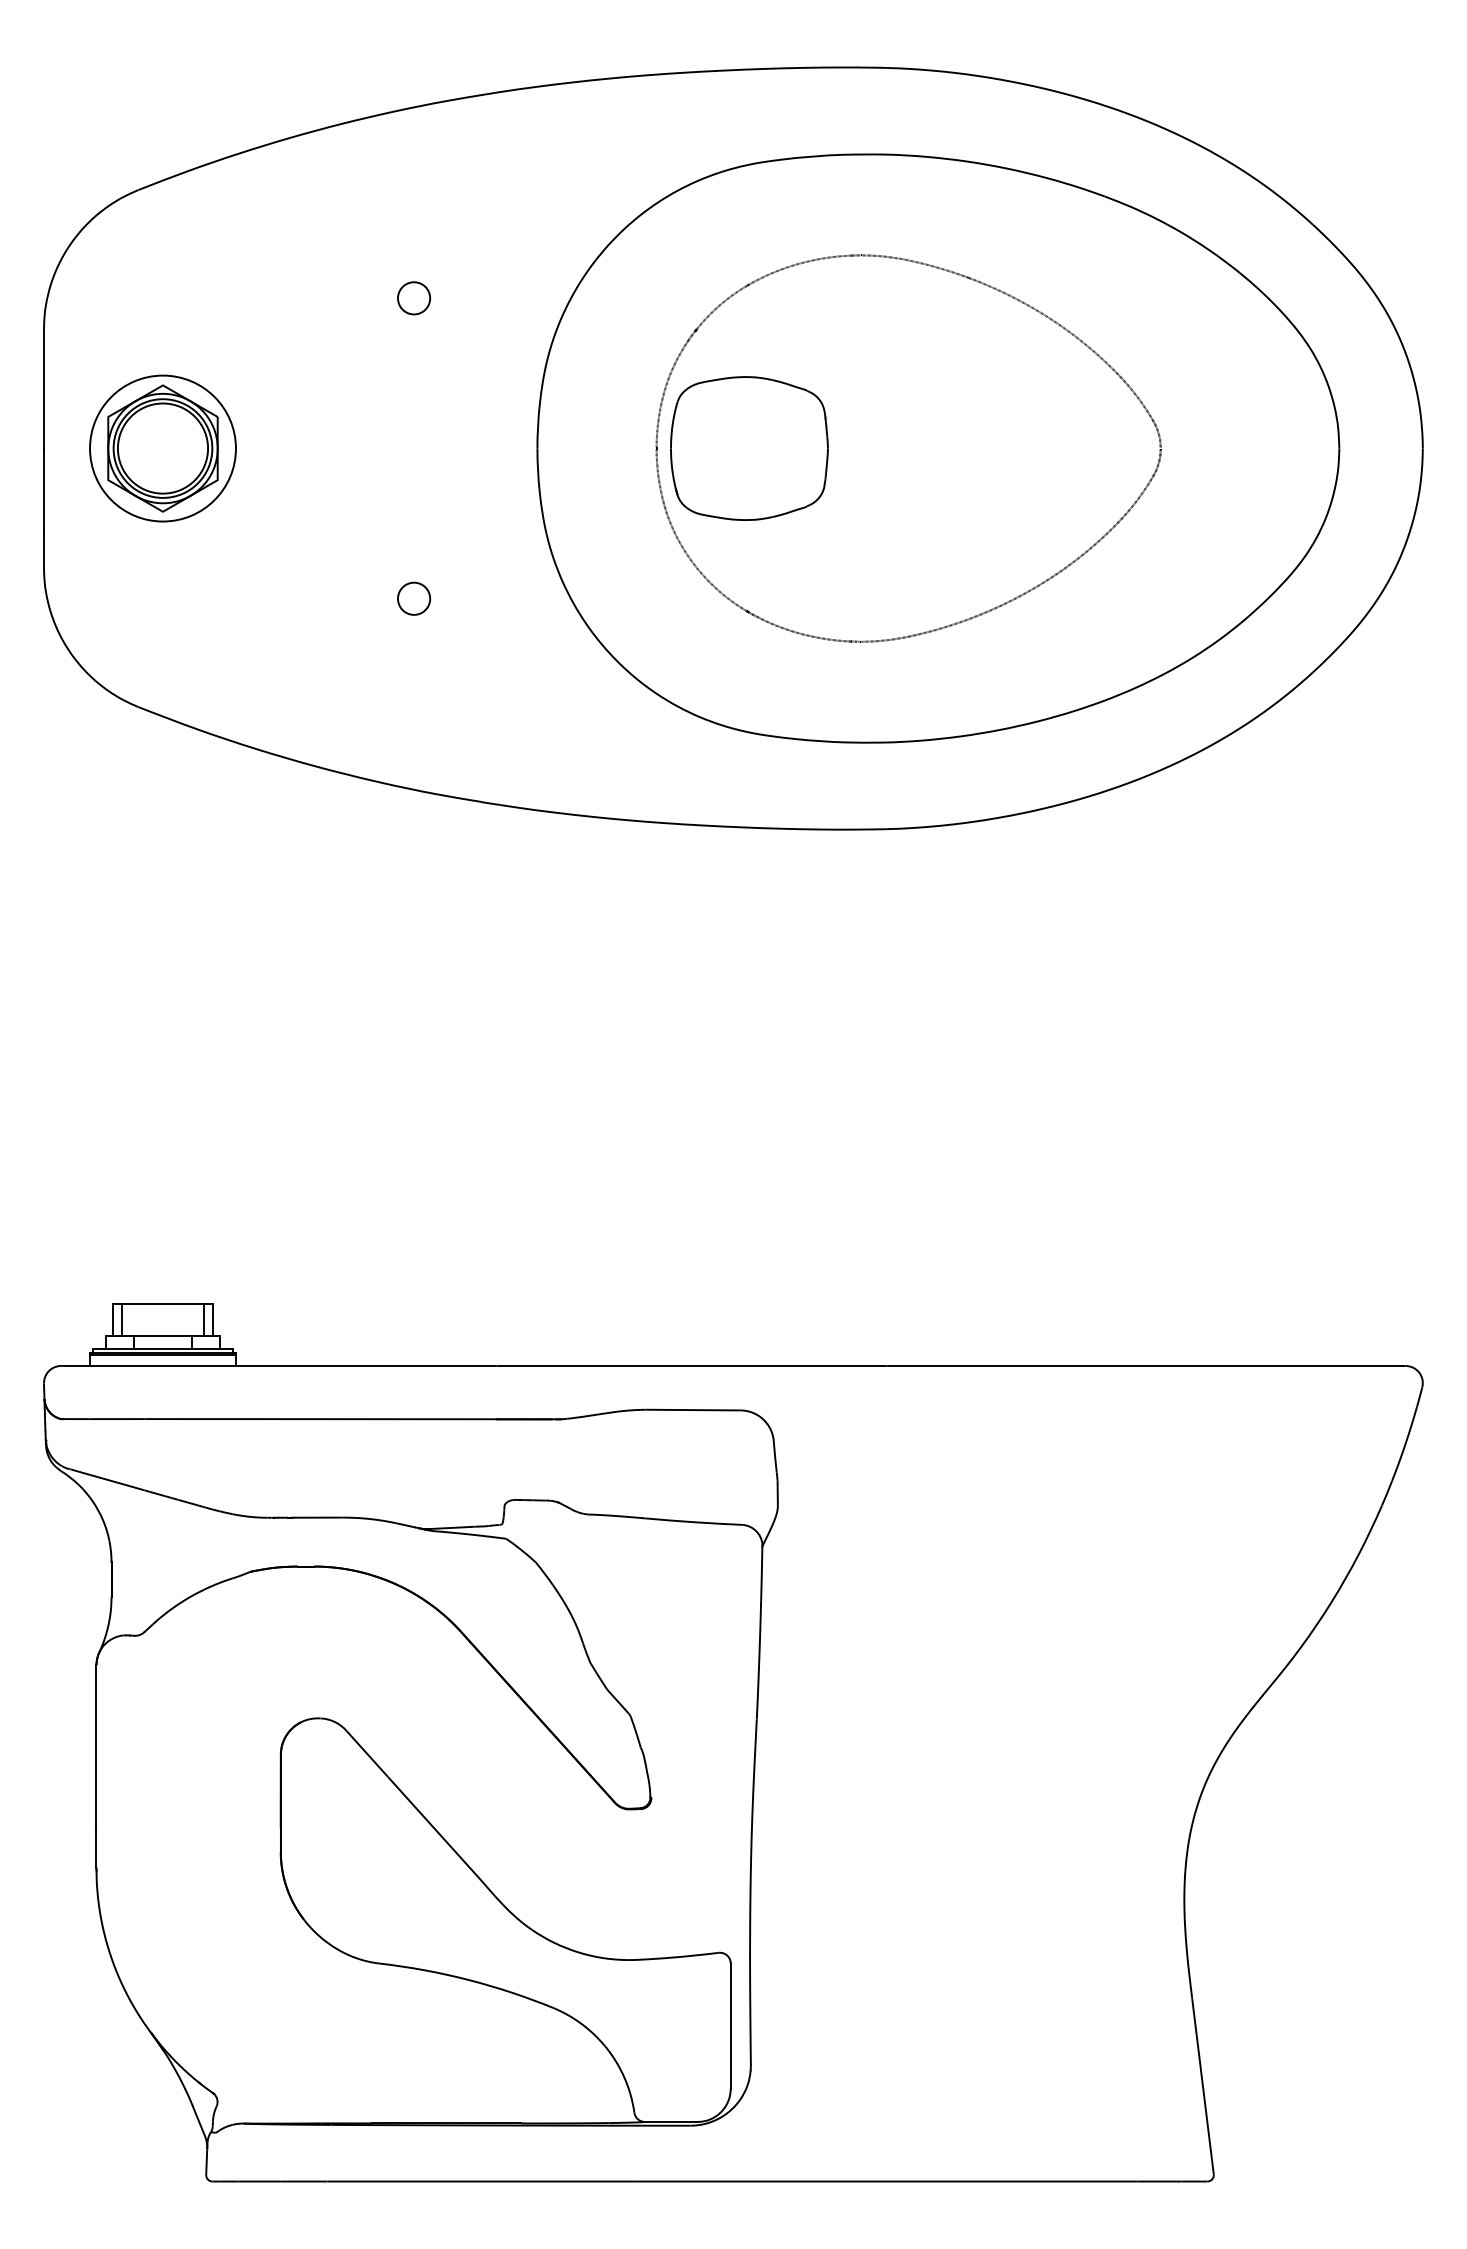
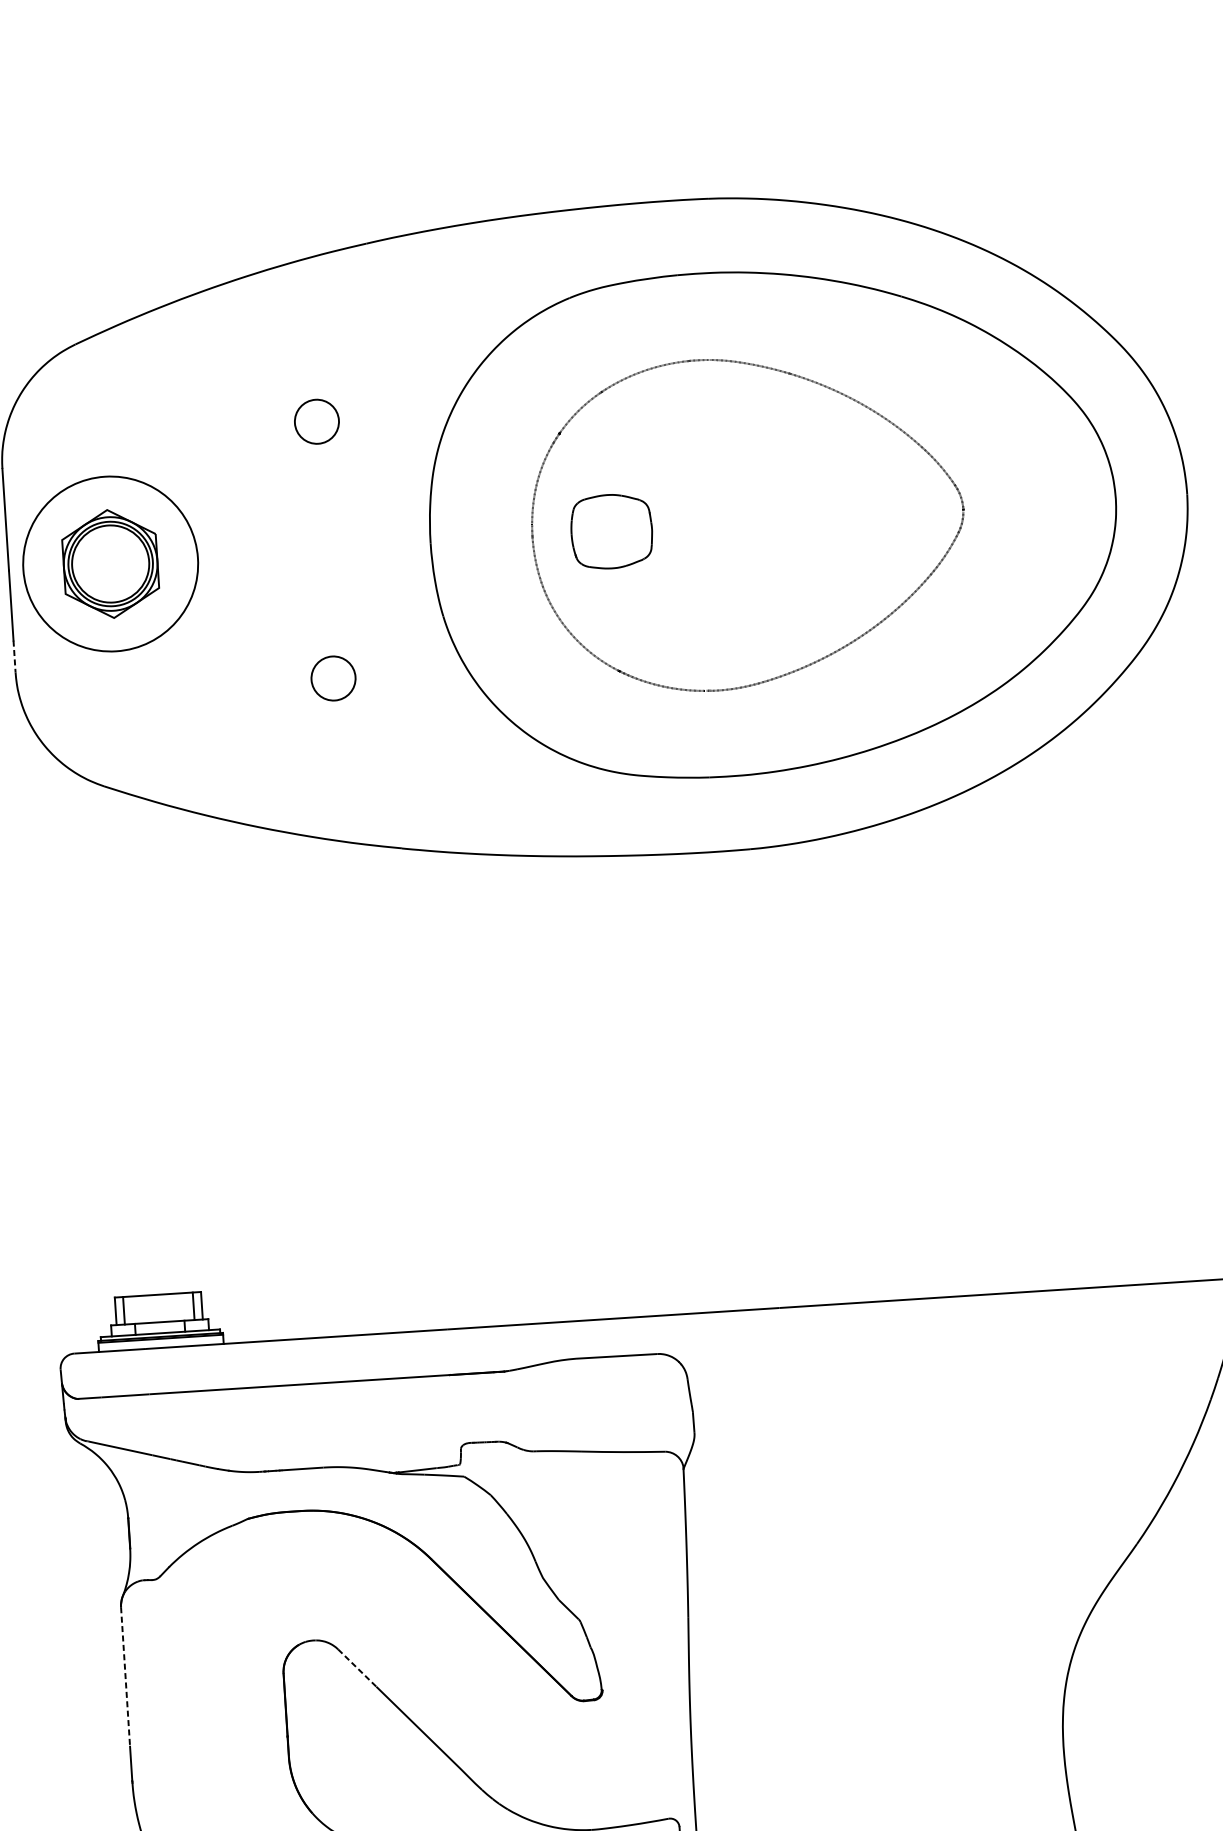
circle: (414, 298) -> (317, 421), size x1.6
circle: (162, 448) -> (110, 563), size x1.4
part: (749, 448) -> (611, 531), size x0.6
line: (44, 549) -> (15, 656), solid -> dashed
circle: (414, 598) -> (333, 678), size x1.6
line: (96, 1746) -> (125, 1676), solid -> dashed
line: (366, 1753) -> (356, 1667), solid -> dashed

